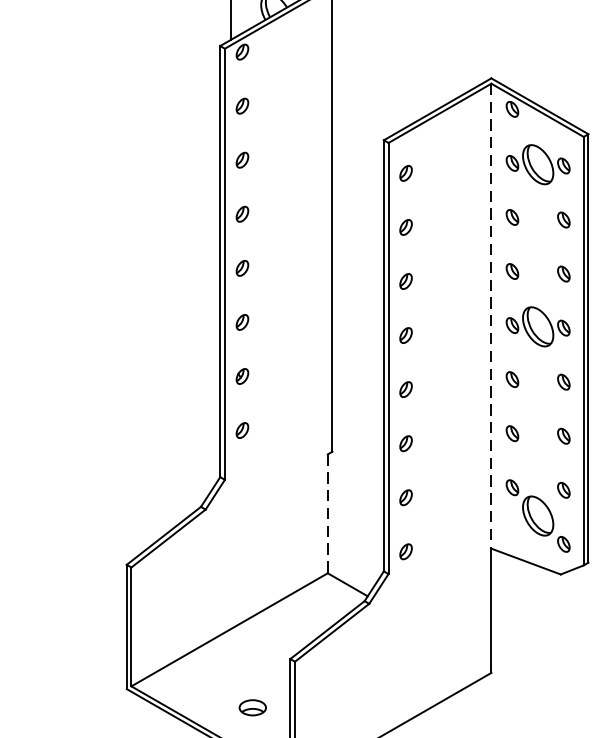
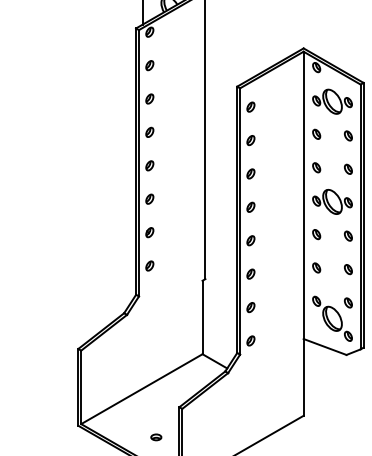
line: (491, 316) -> (303, 195), dashed -> solid
line: (327, 513) -> (202, 317), dashed -> solid
part: (253, 708) -> (156, 437), size x0.62

